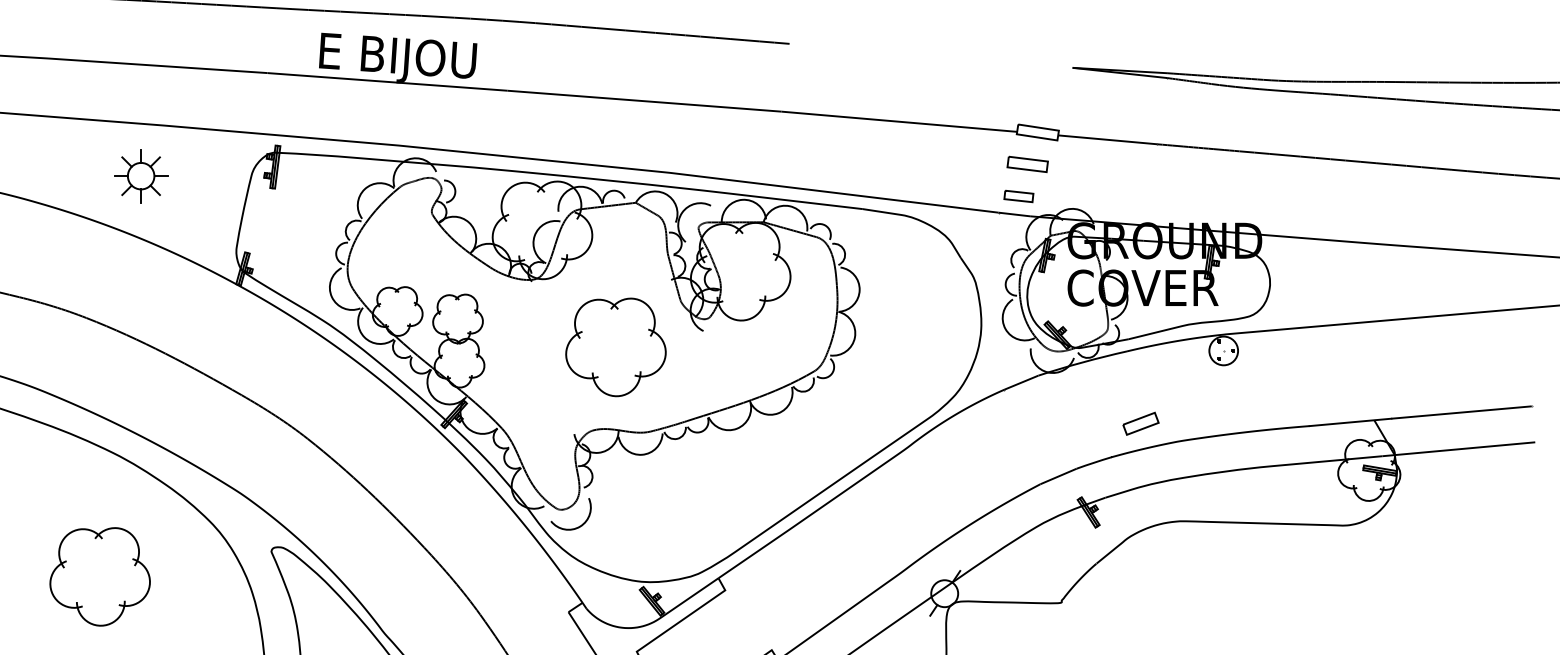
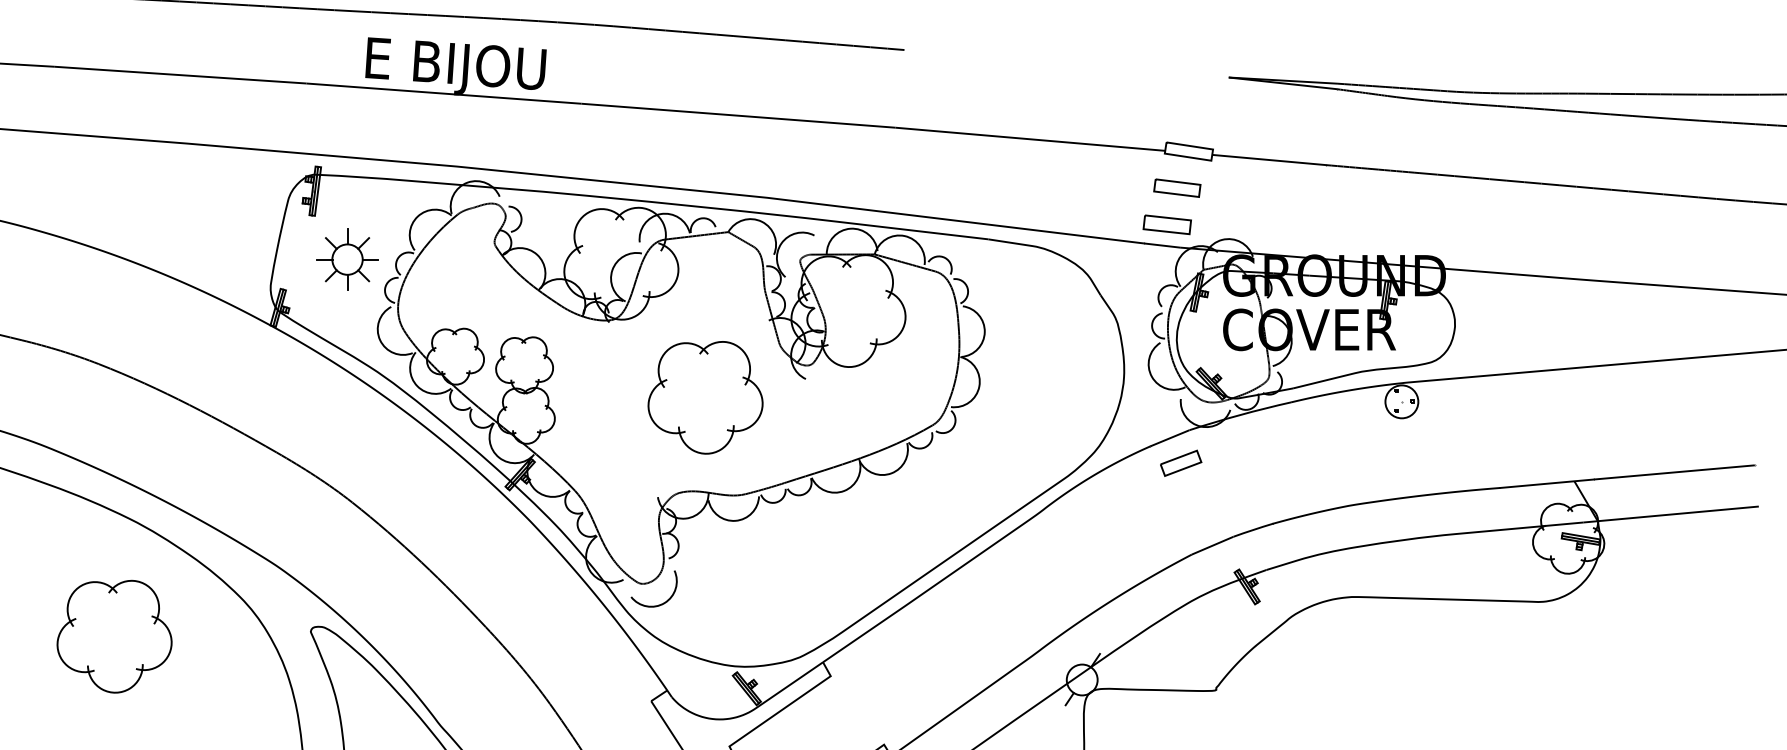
part: (141, 176) -> (347, 259), moved
part: (1018, 196) -> (1166, 224), size x1.43
part: (1141, 423) -> (1181, 462), moved
part: (100, 576) -> (114, 636), moved

